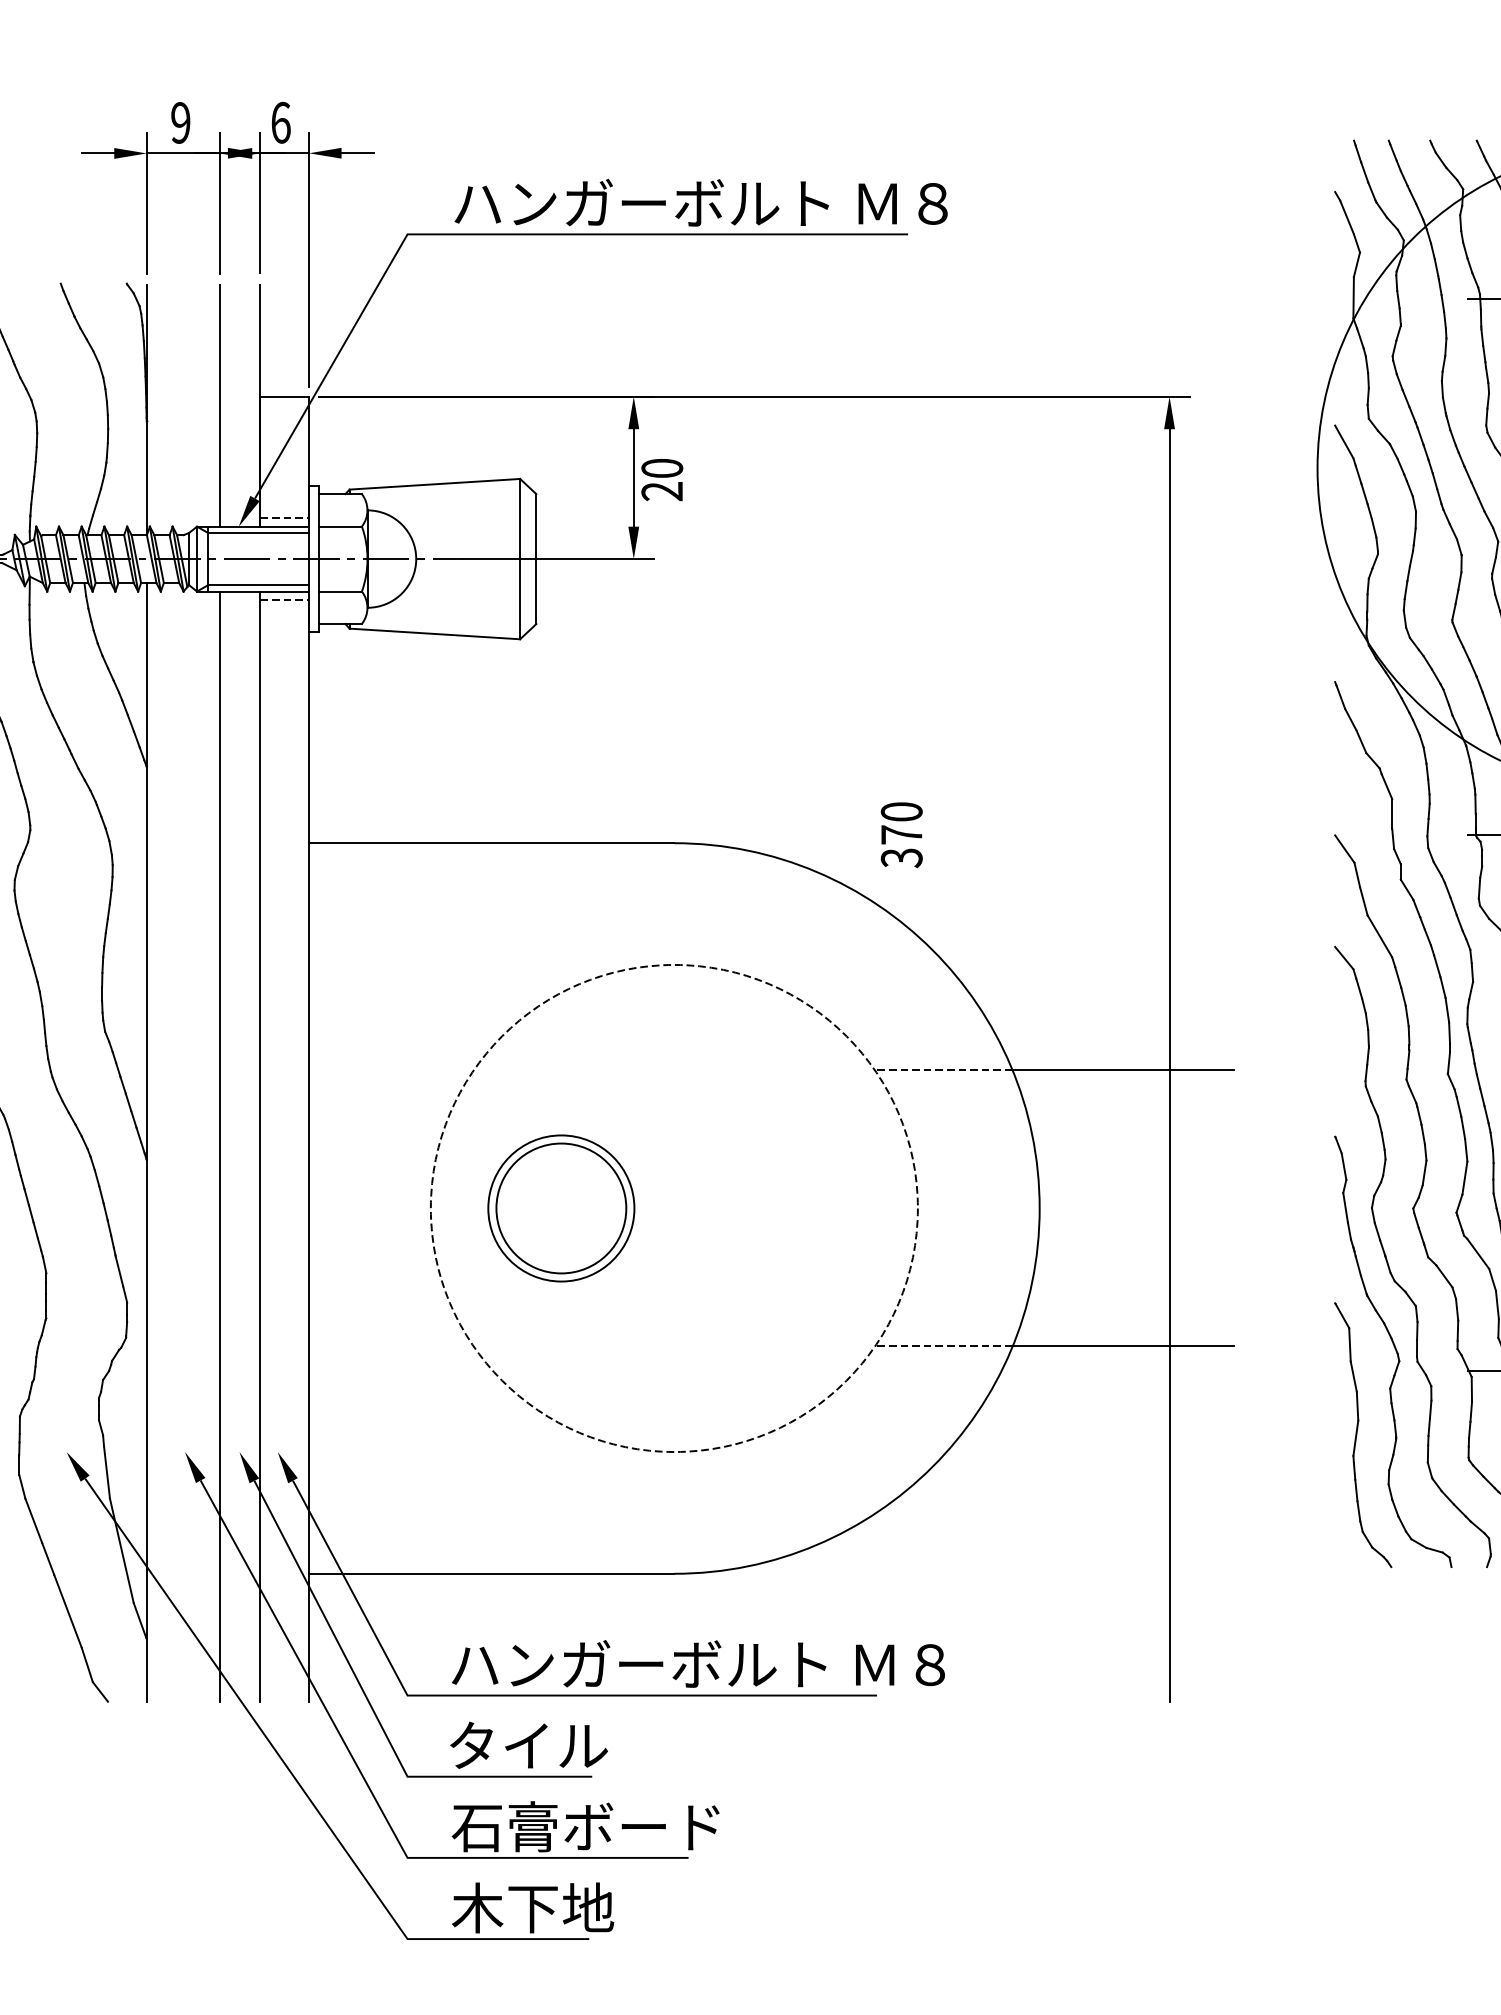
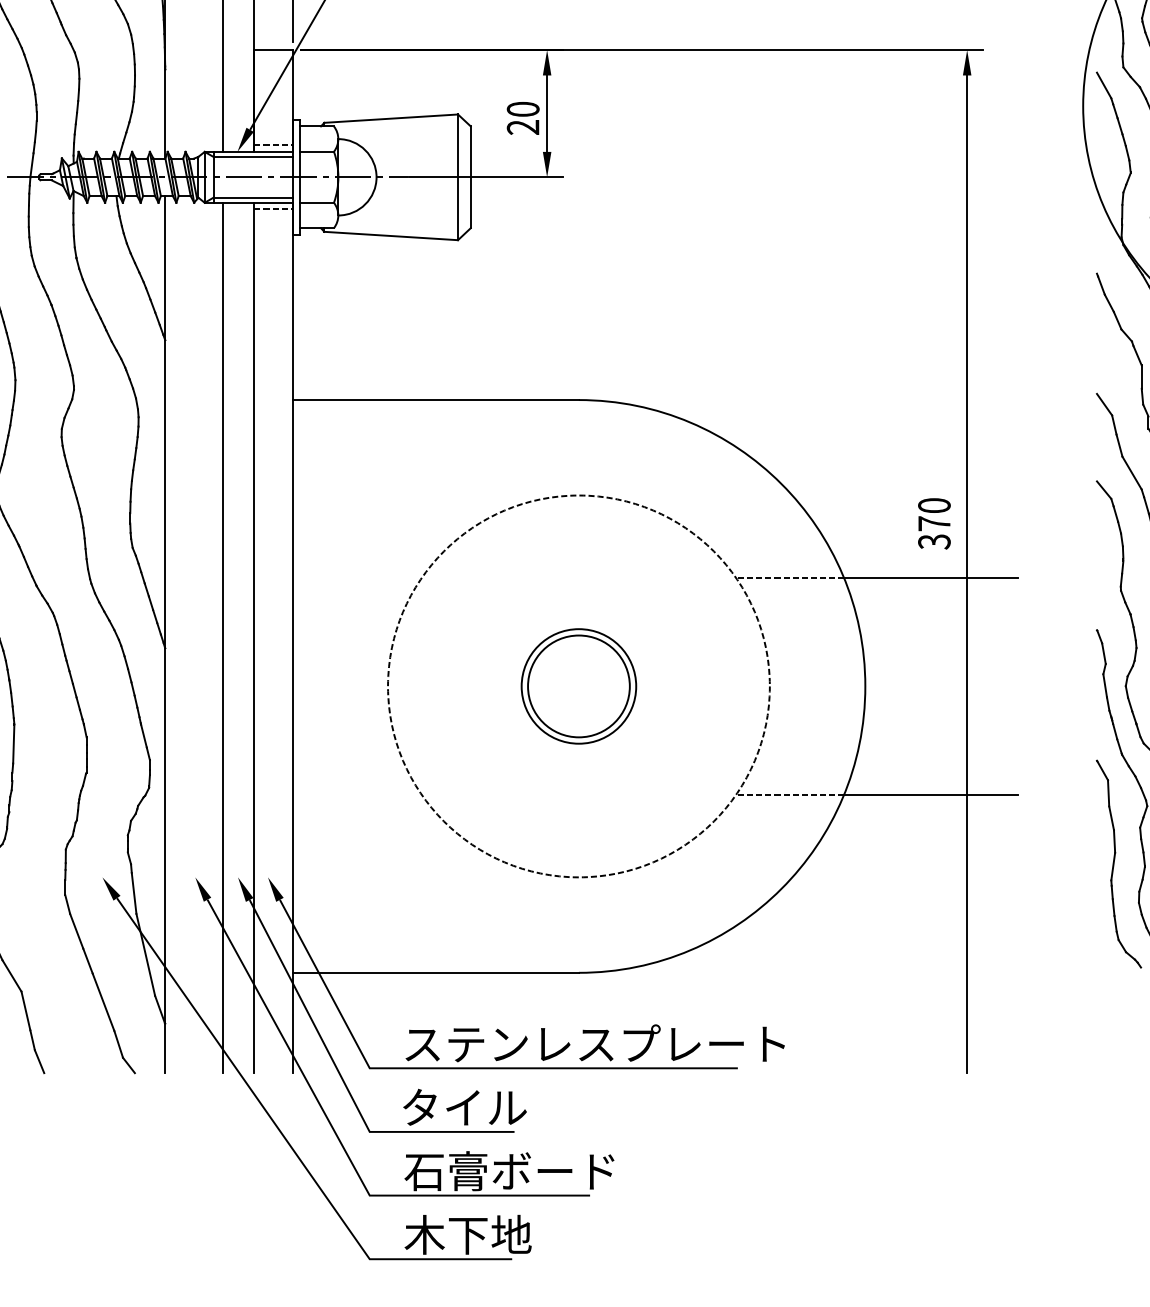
text: (662, 480) -> (523, 118), moved
text: (901, 835) -> (934, 524), moved
part: (561, 1208) -> (579, 686), moved
text: (698, 1663) -> (597, 1043), ハンガーボルト Ｍ８ -> ステンレスプレート

